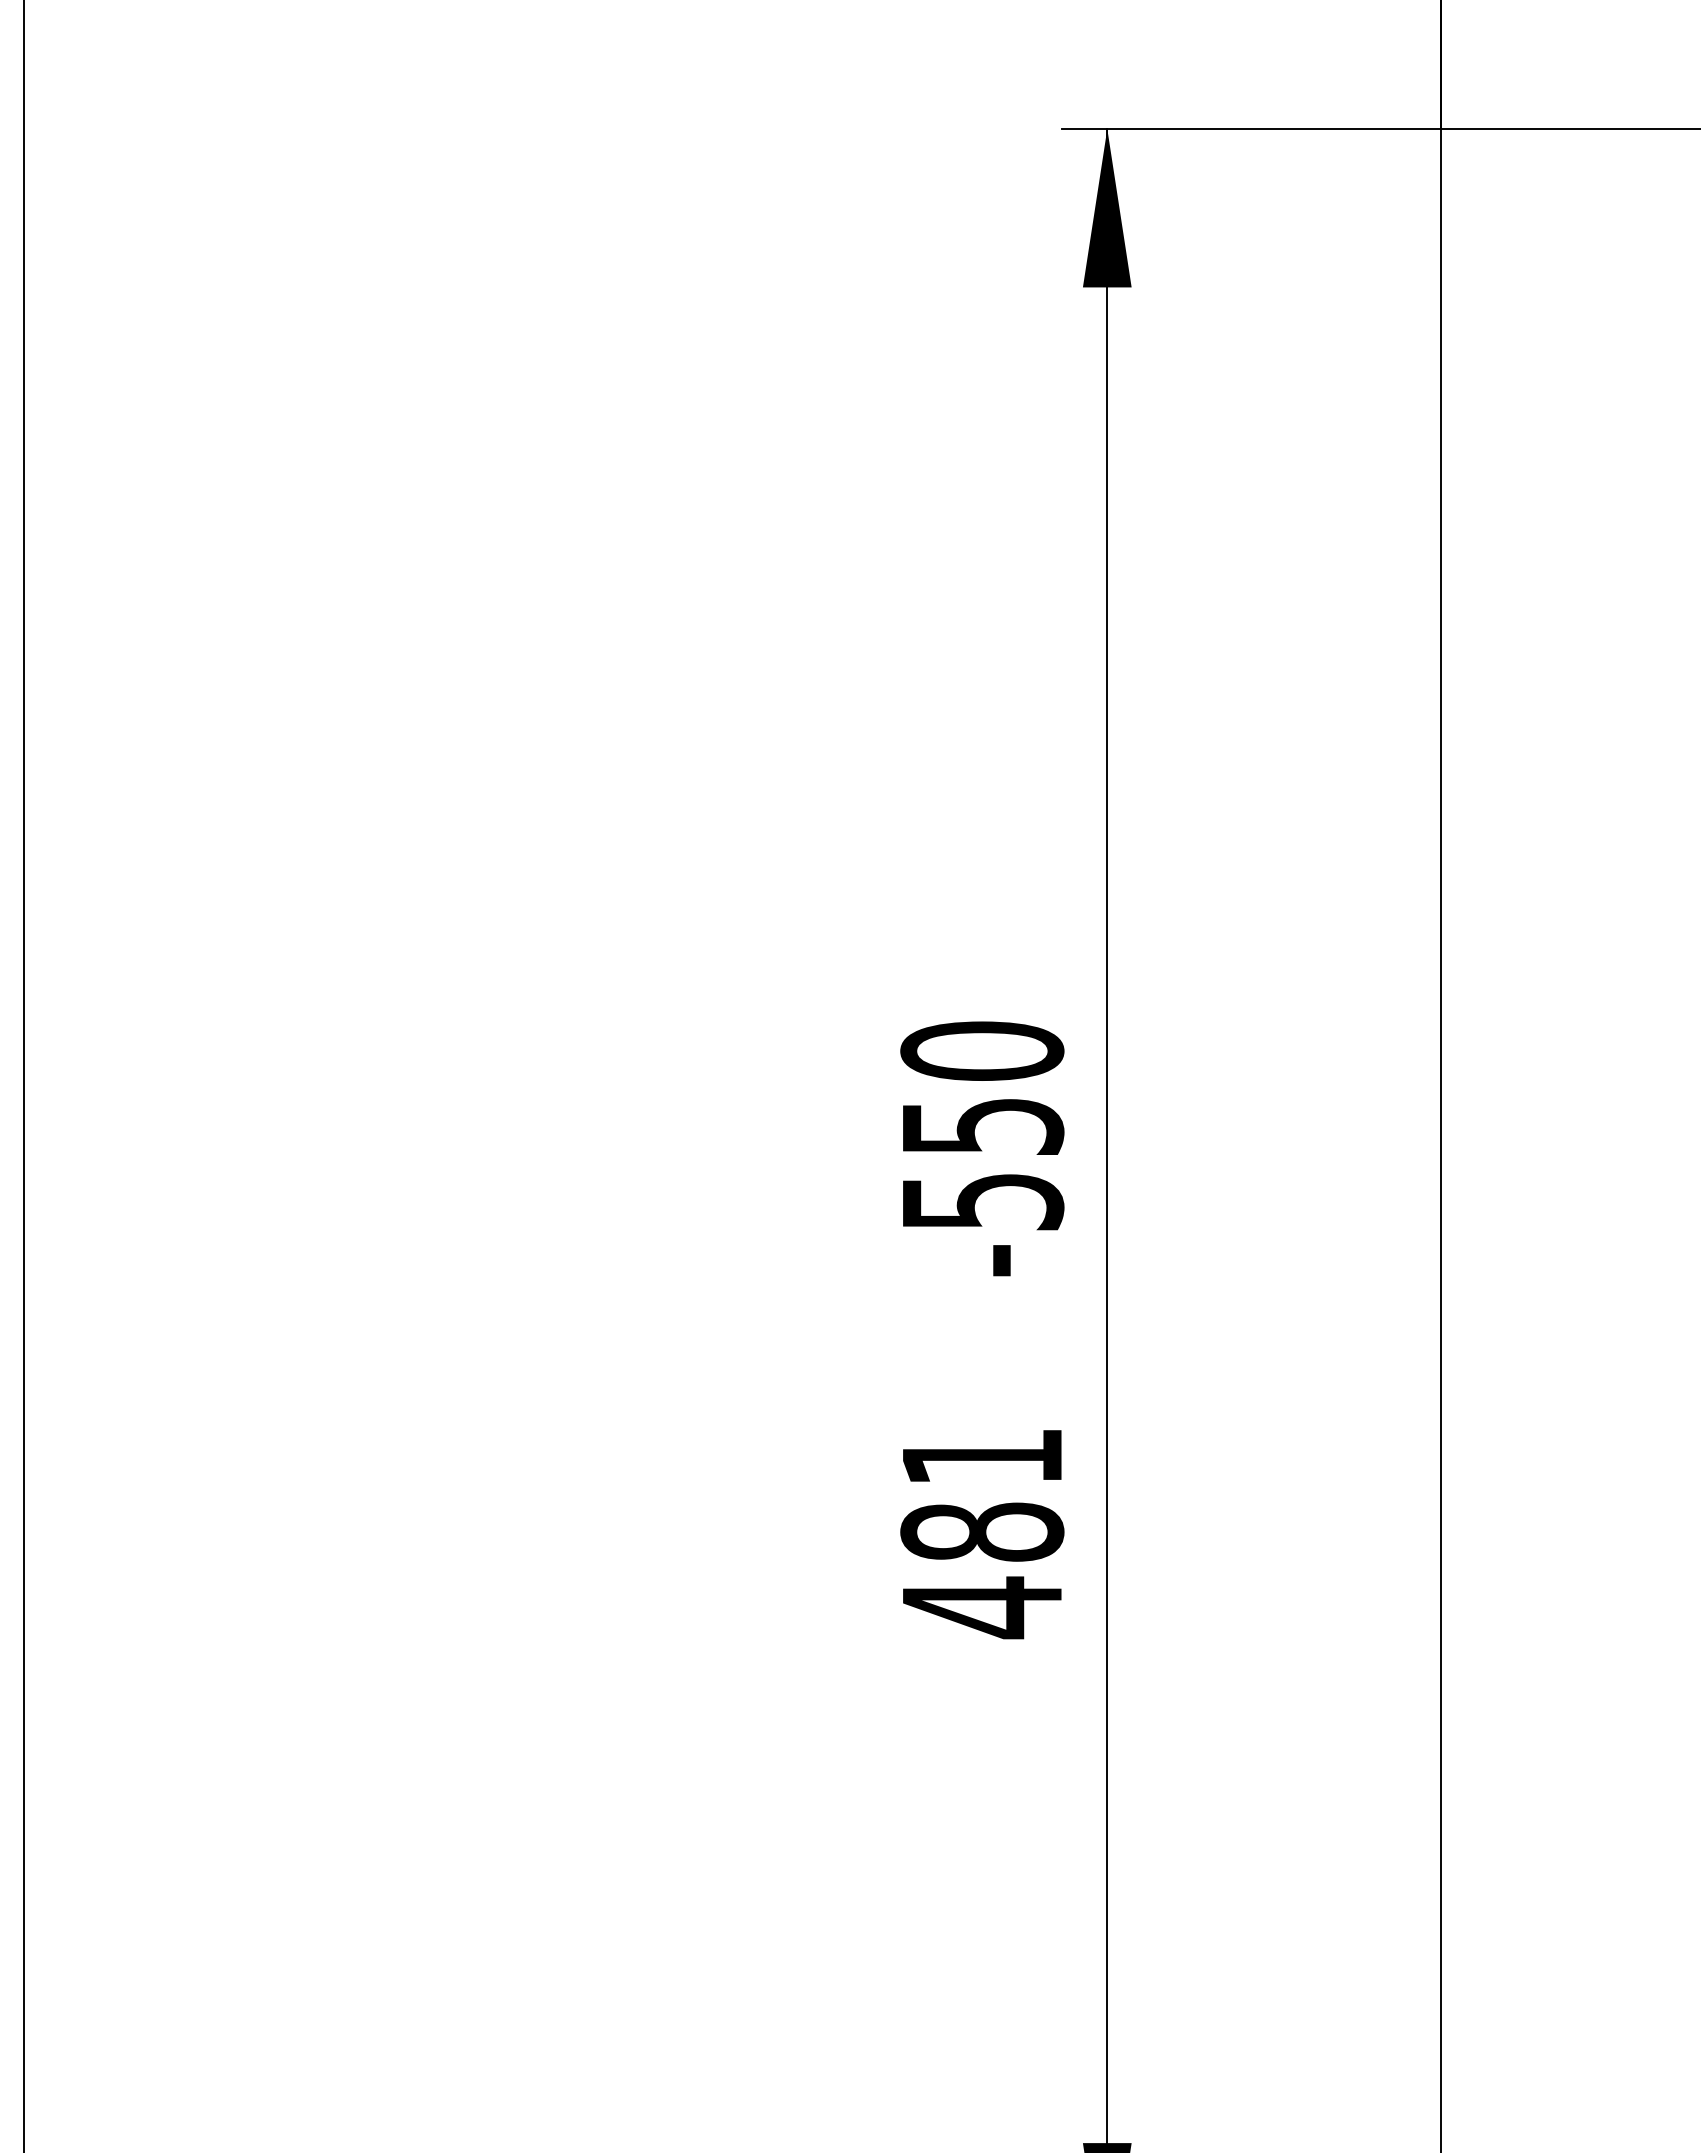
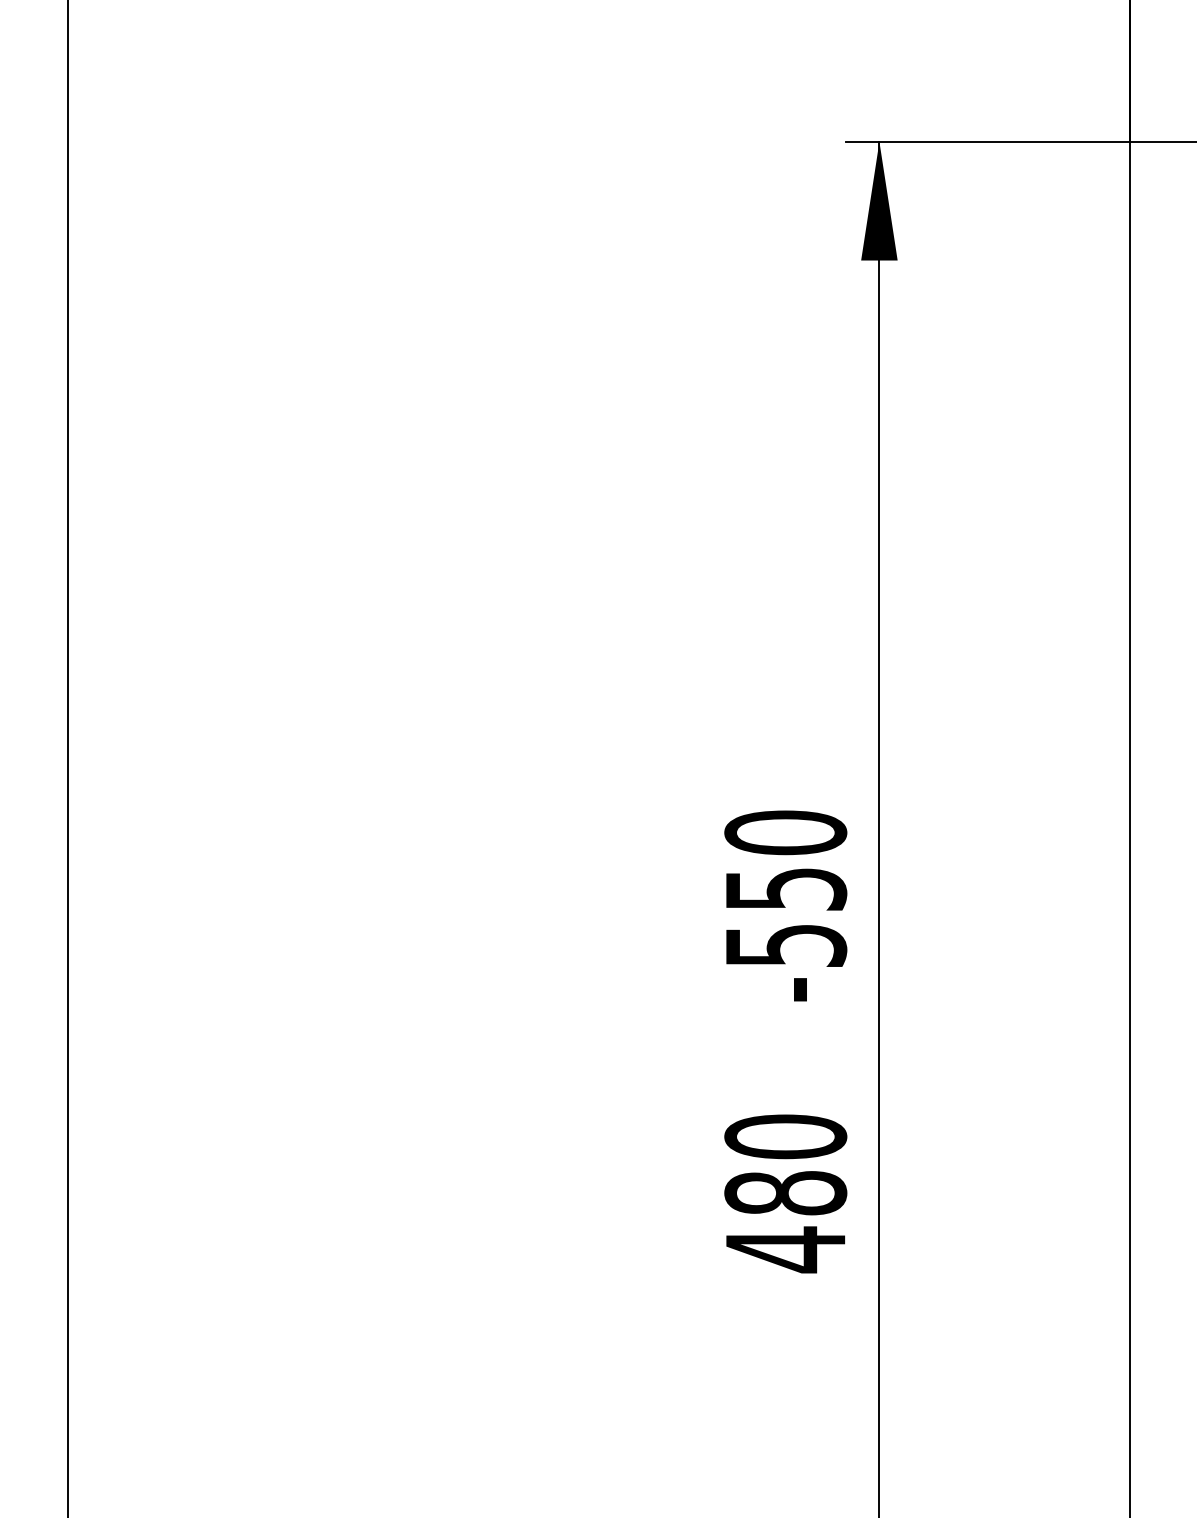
text: (982, 1456) -> (785, 1136), 481 -> 480

